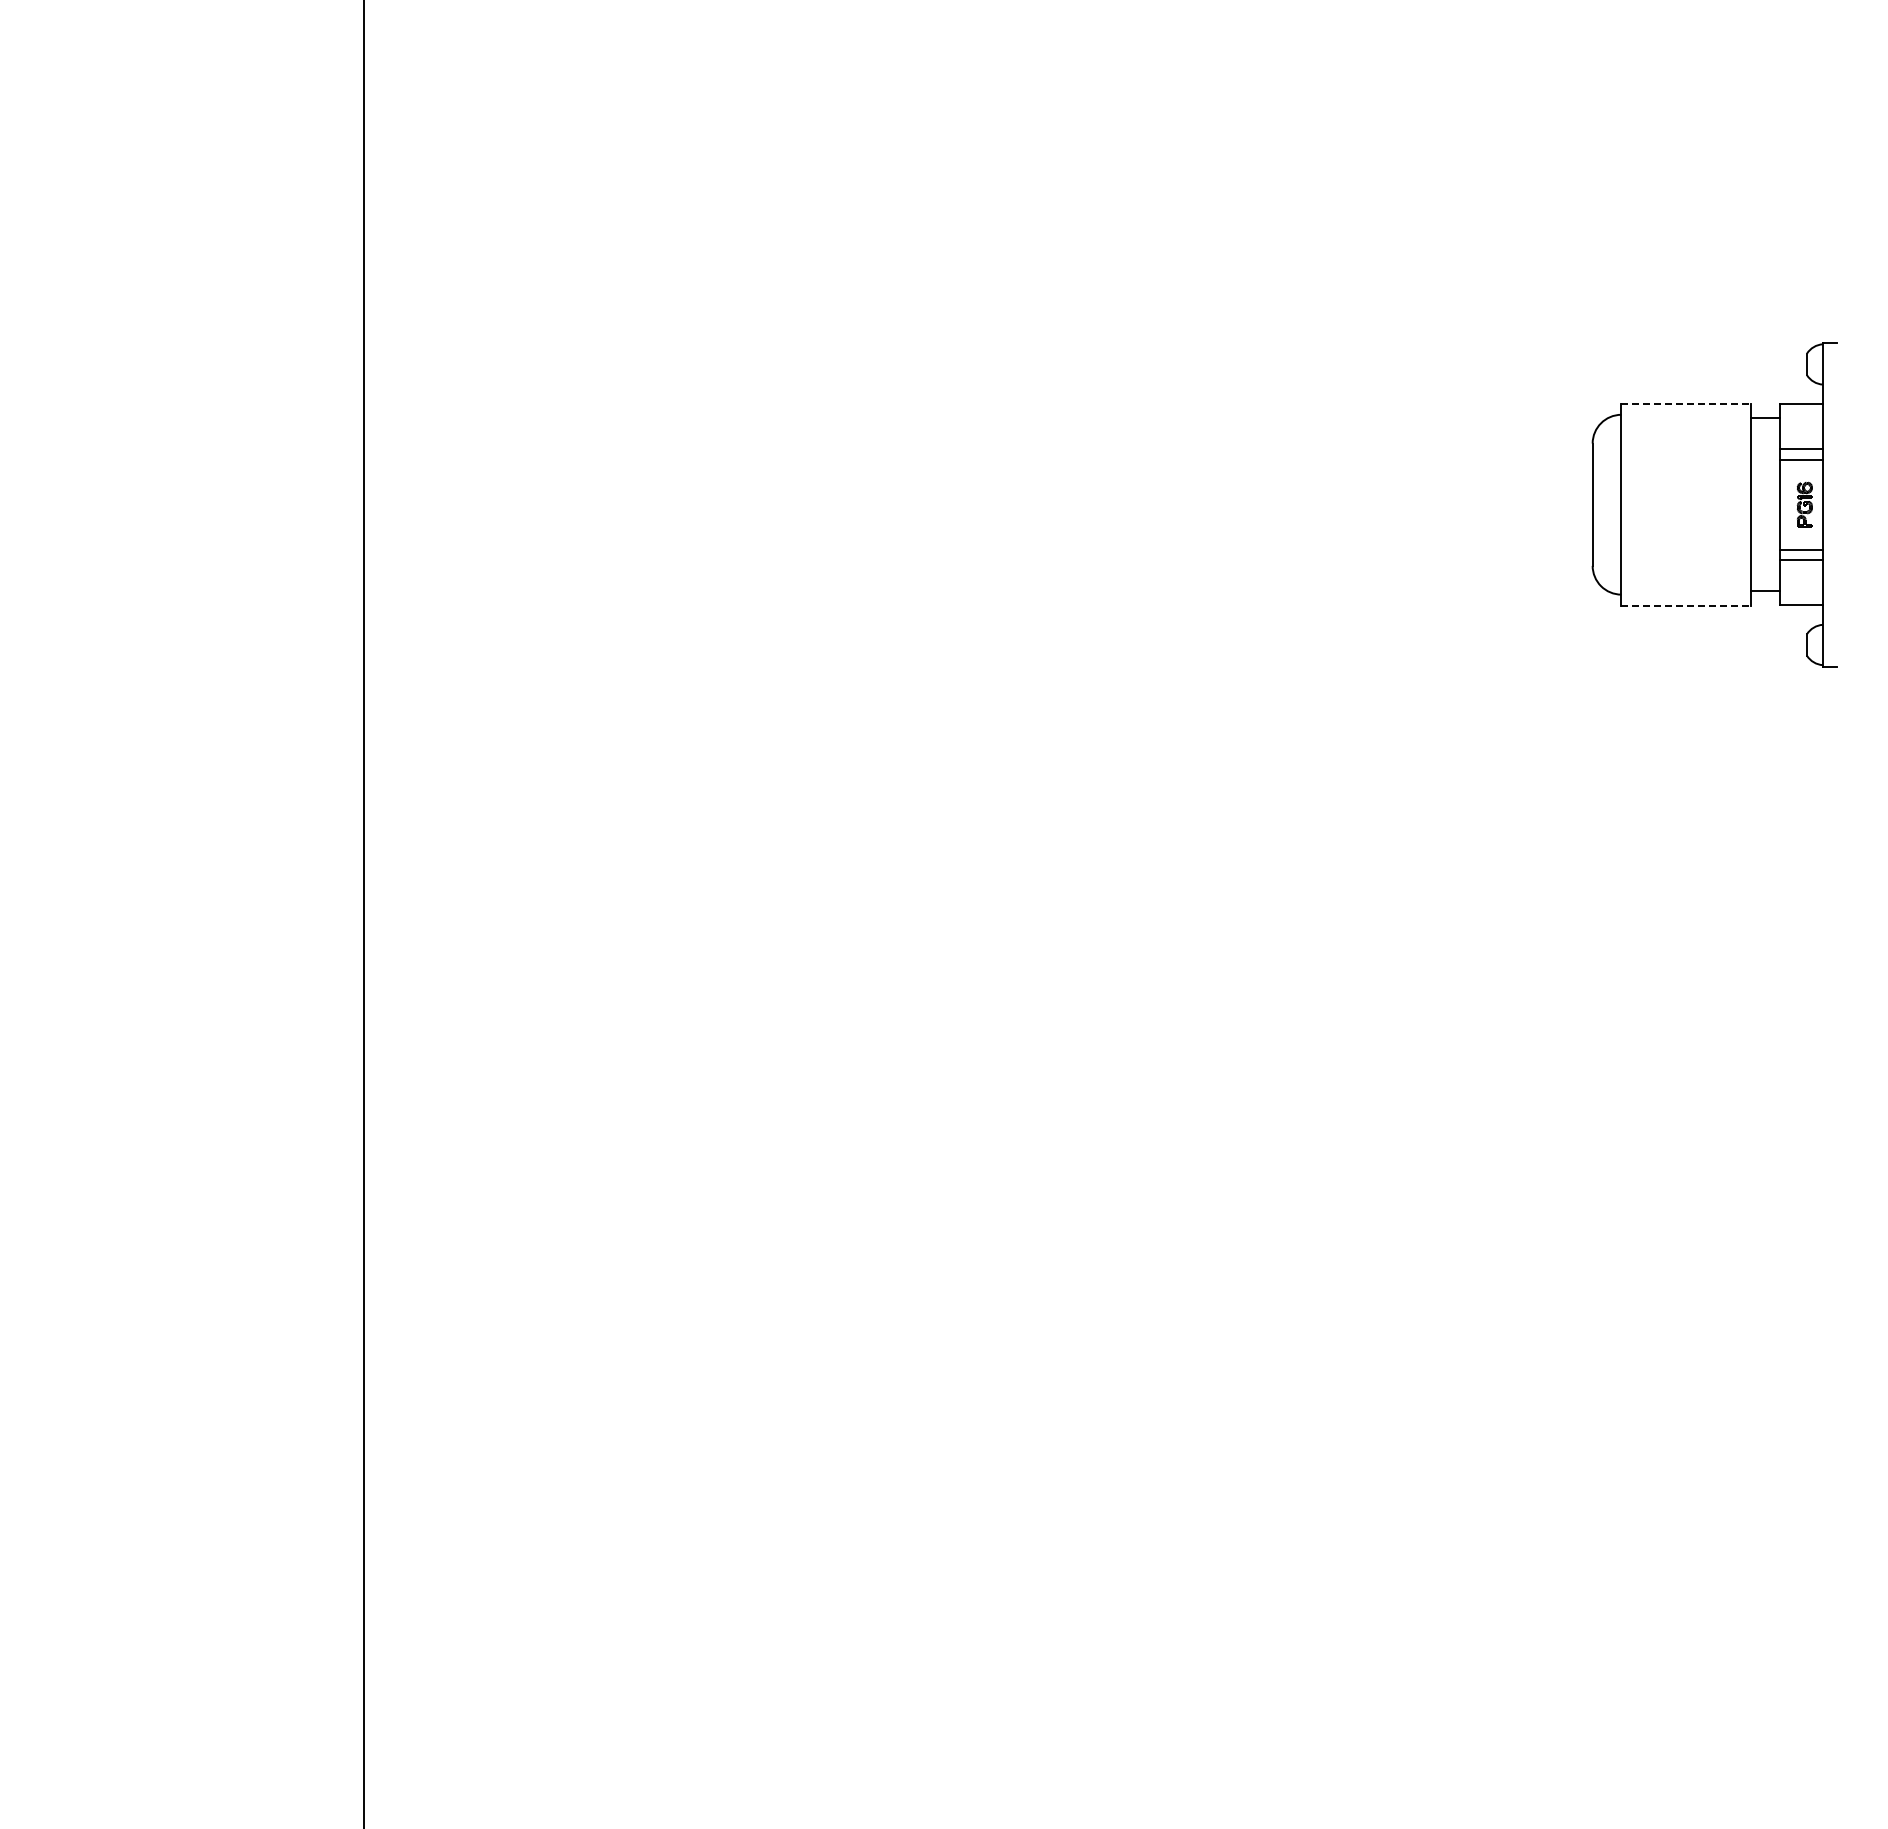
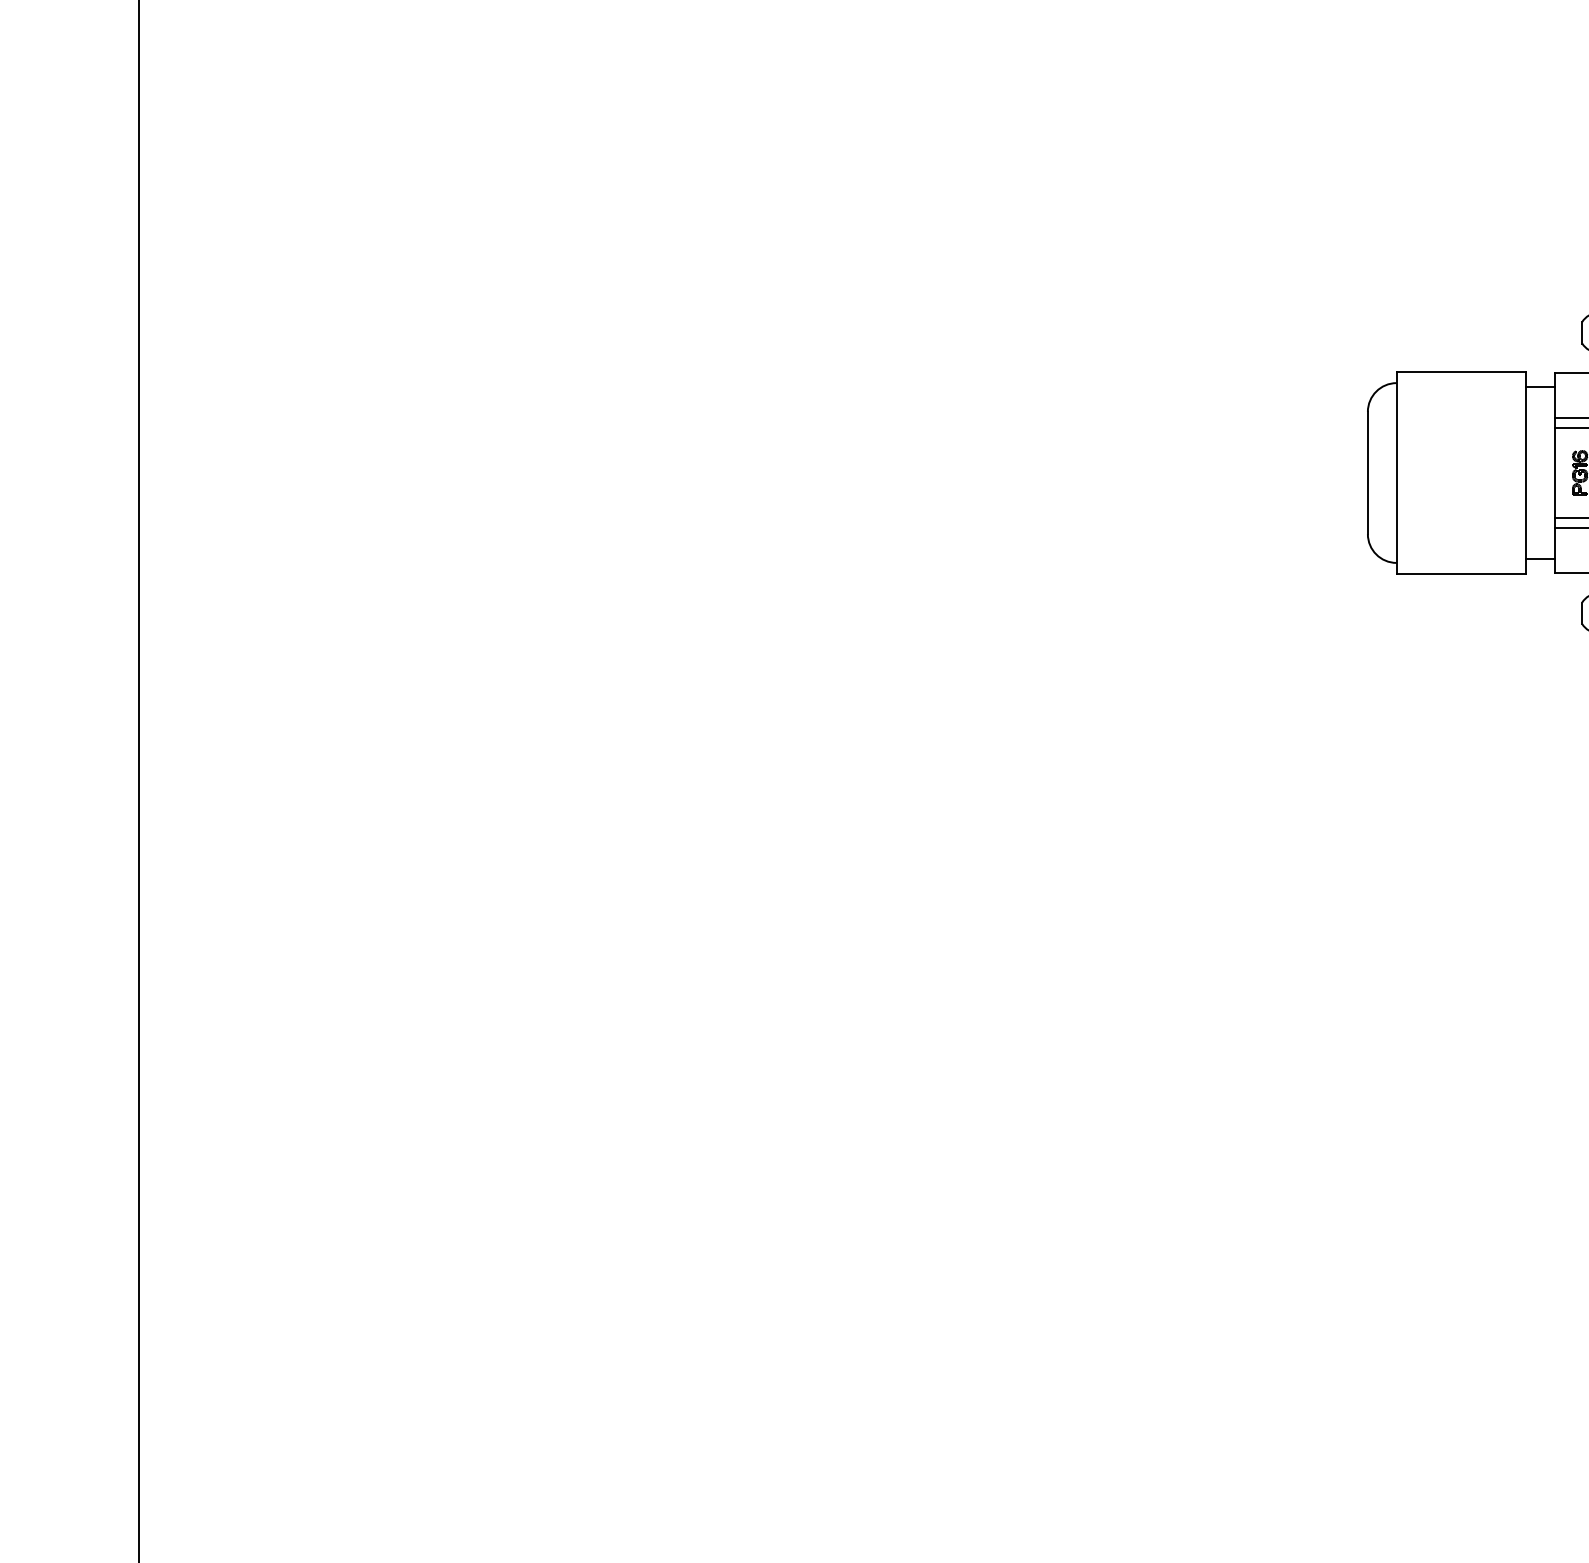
line: (1686, 403) -> (1461, 371), dashed -> solid
line: (1686, 605) -> (1461, 573), dashed -> solid

